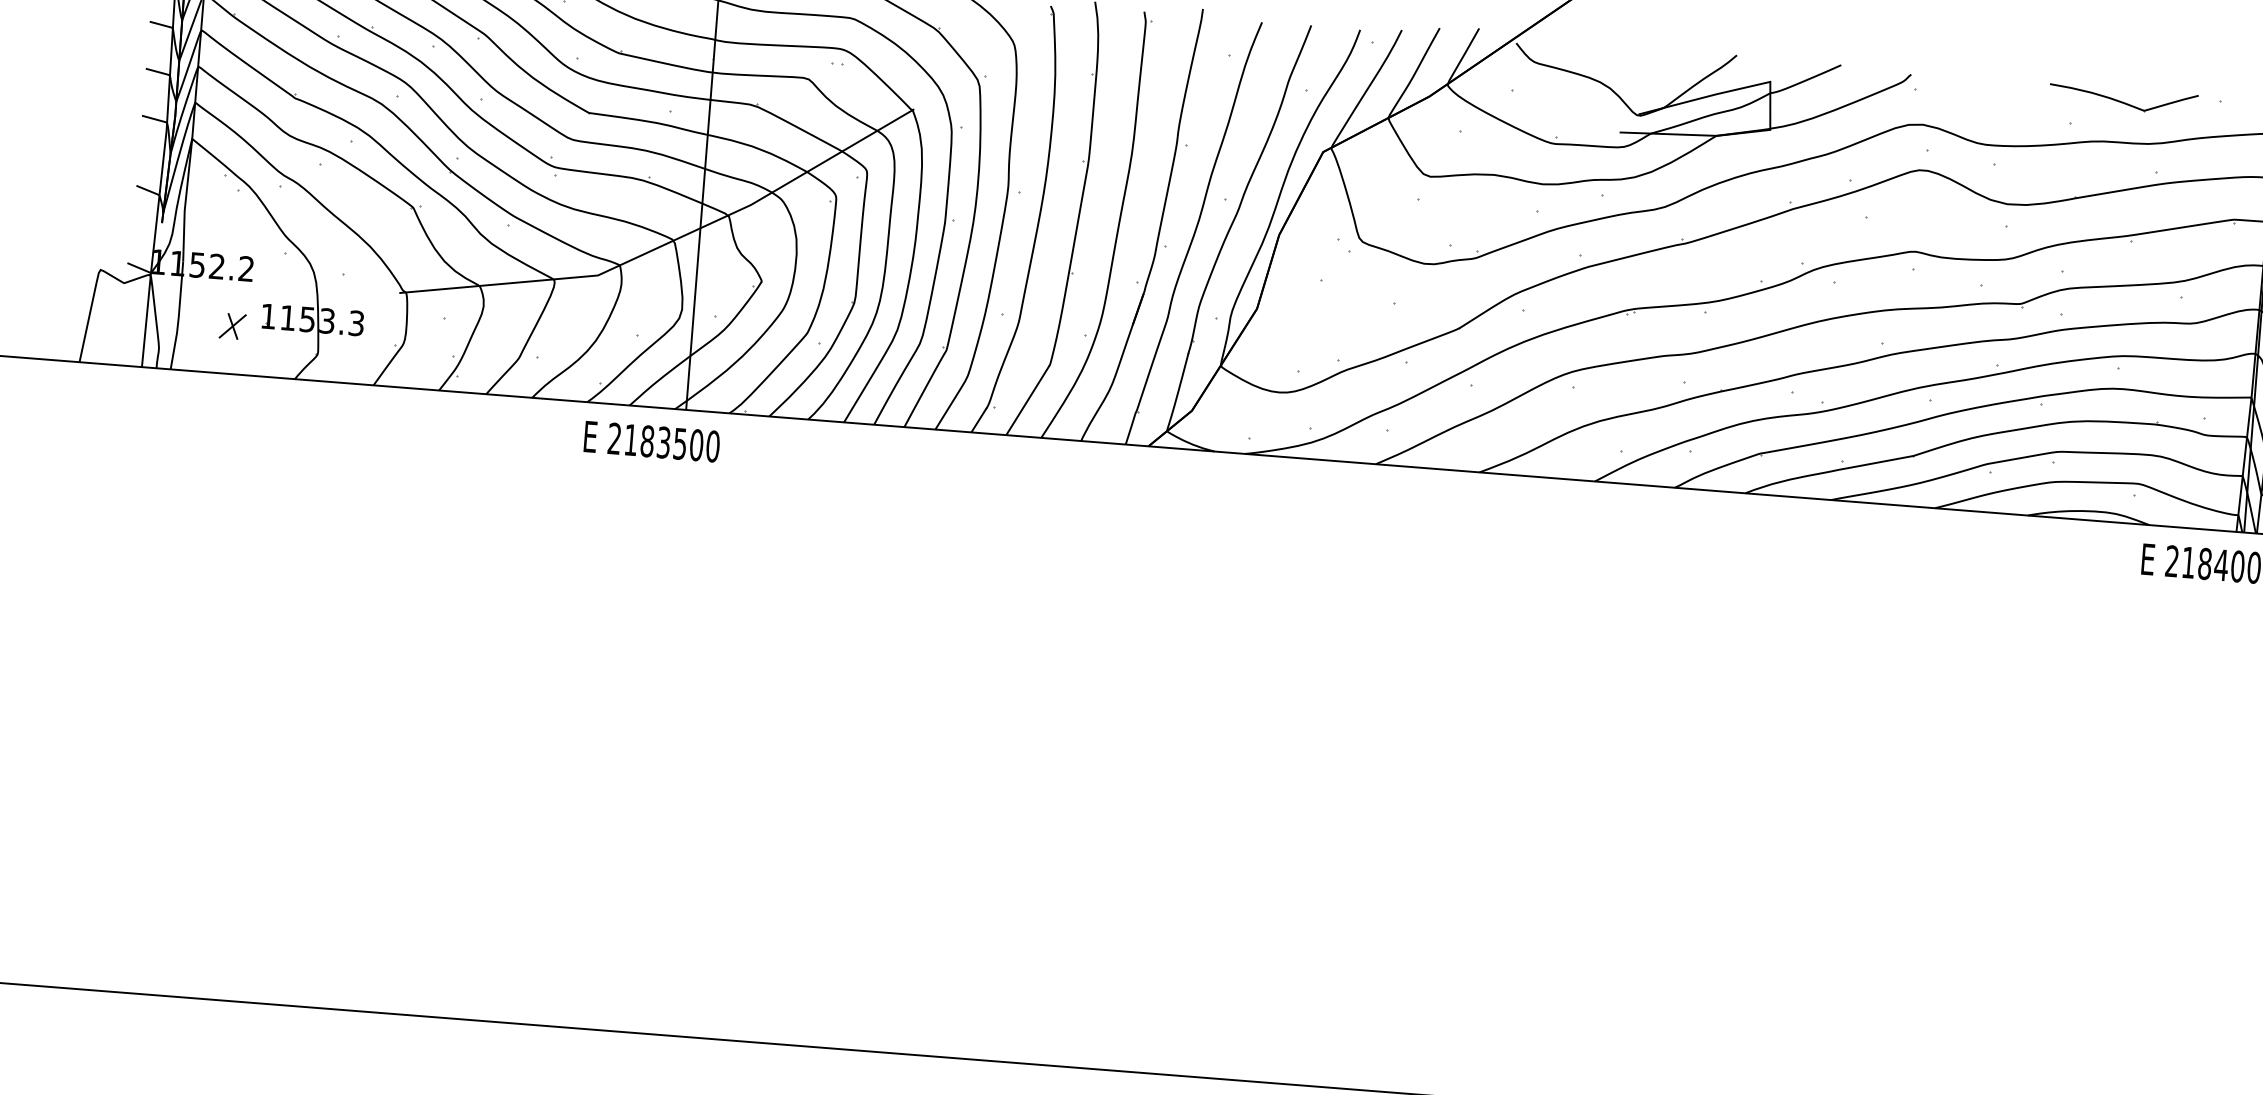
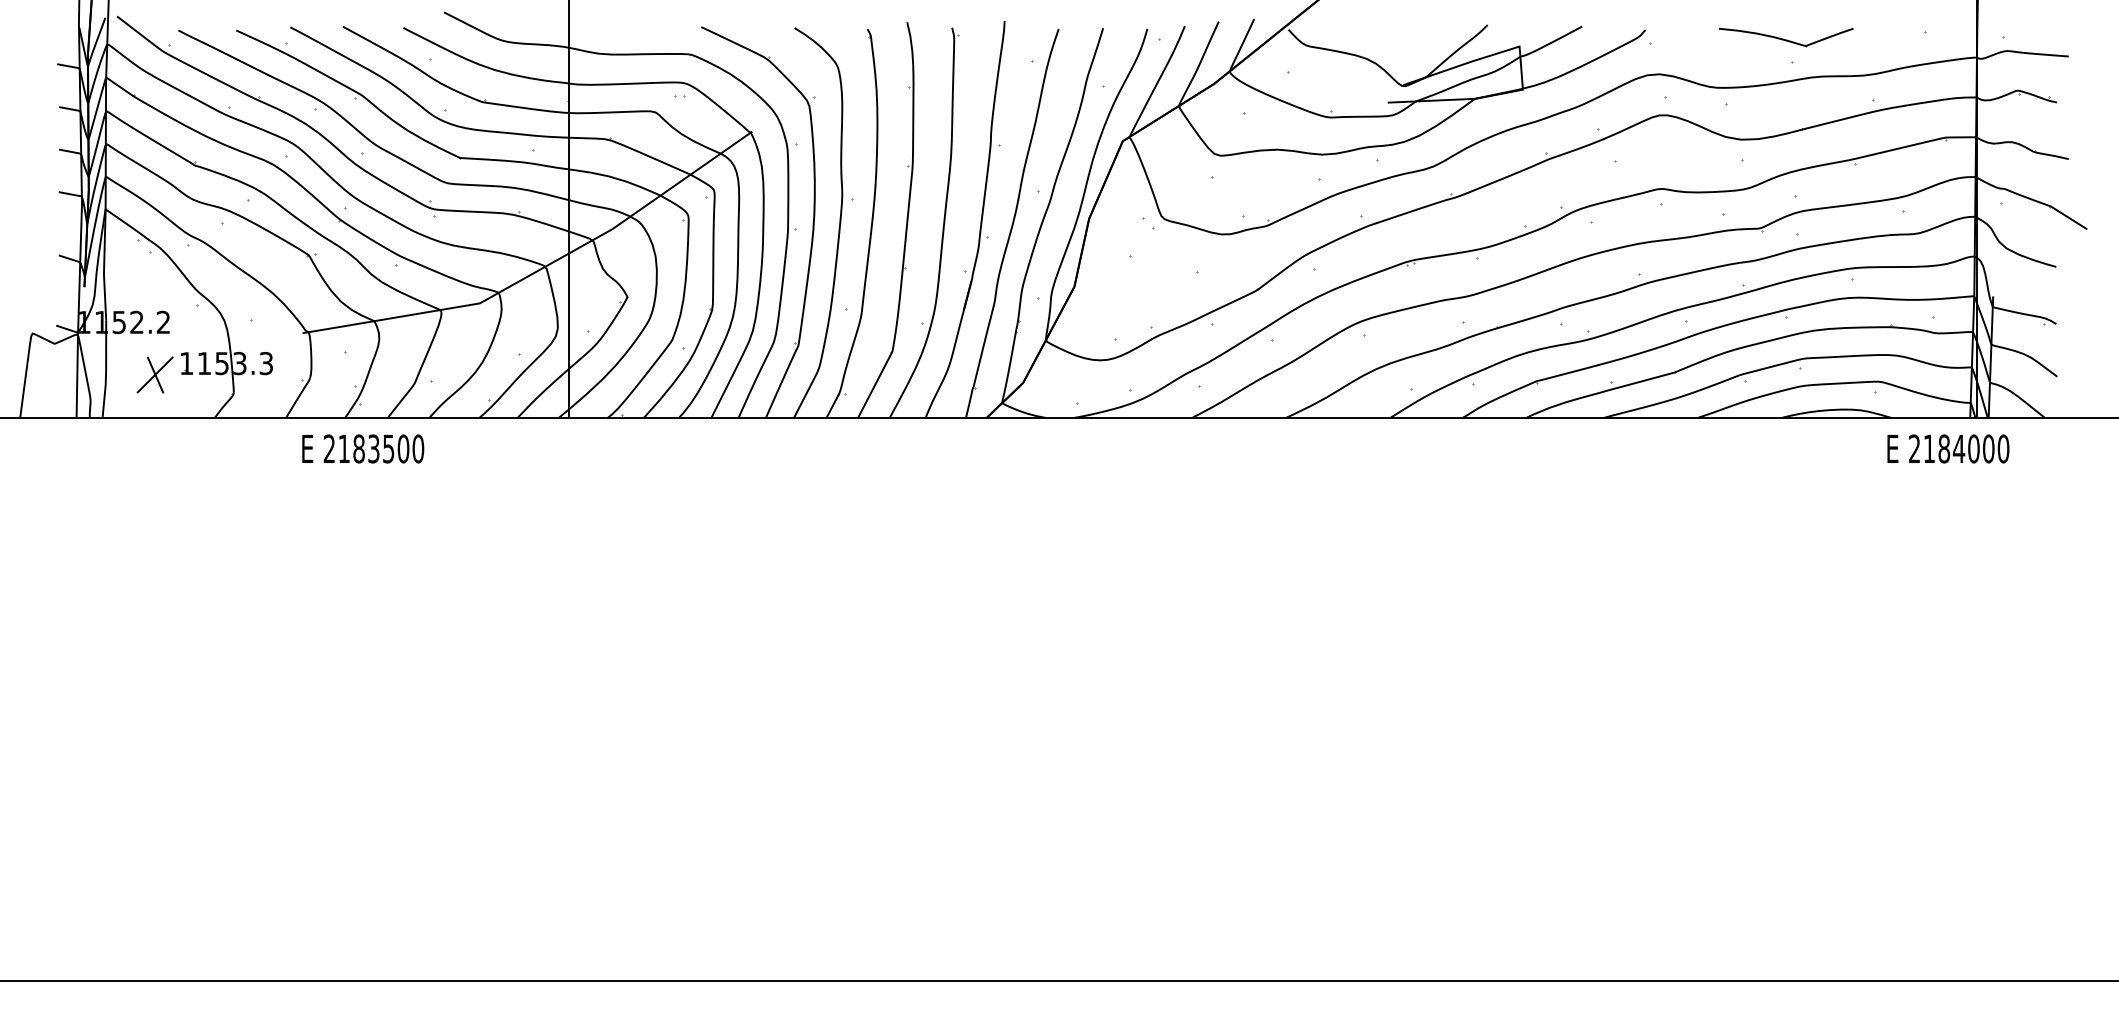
part: (2123, 99) -> (1786, 37), moved
part: (233, 325) -> (155, 374), size x1.6
text: (652, 441) -> (363, 448), moved

